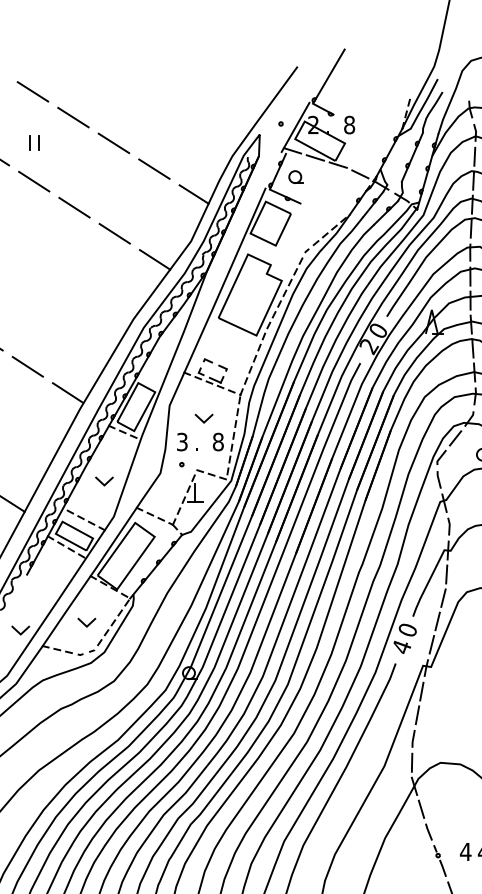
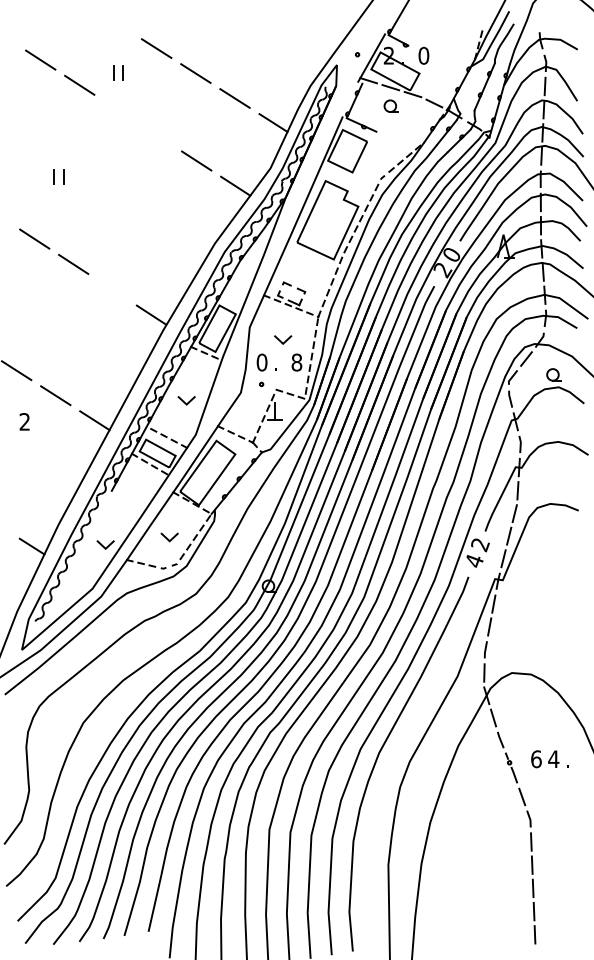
line: (32, 91) -> (117, 23), removed
text: (349, 124) -> (423, 55), 8 -> 0
part: (295, 176) -> (390, 105), moved
line: (33, 181) -> (118, 110), removed
line: (74, 207) -> (157, 135), removed
line: (27, 366) -> (112, 289), removed
text: (181, 441) -> (261, 362), 3 -> 0
text: (408, 631) -> (480, 545), 0 -> 2
text: (464, 852) -> (535, 759), 4 -> 6

